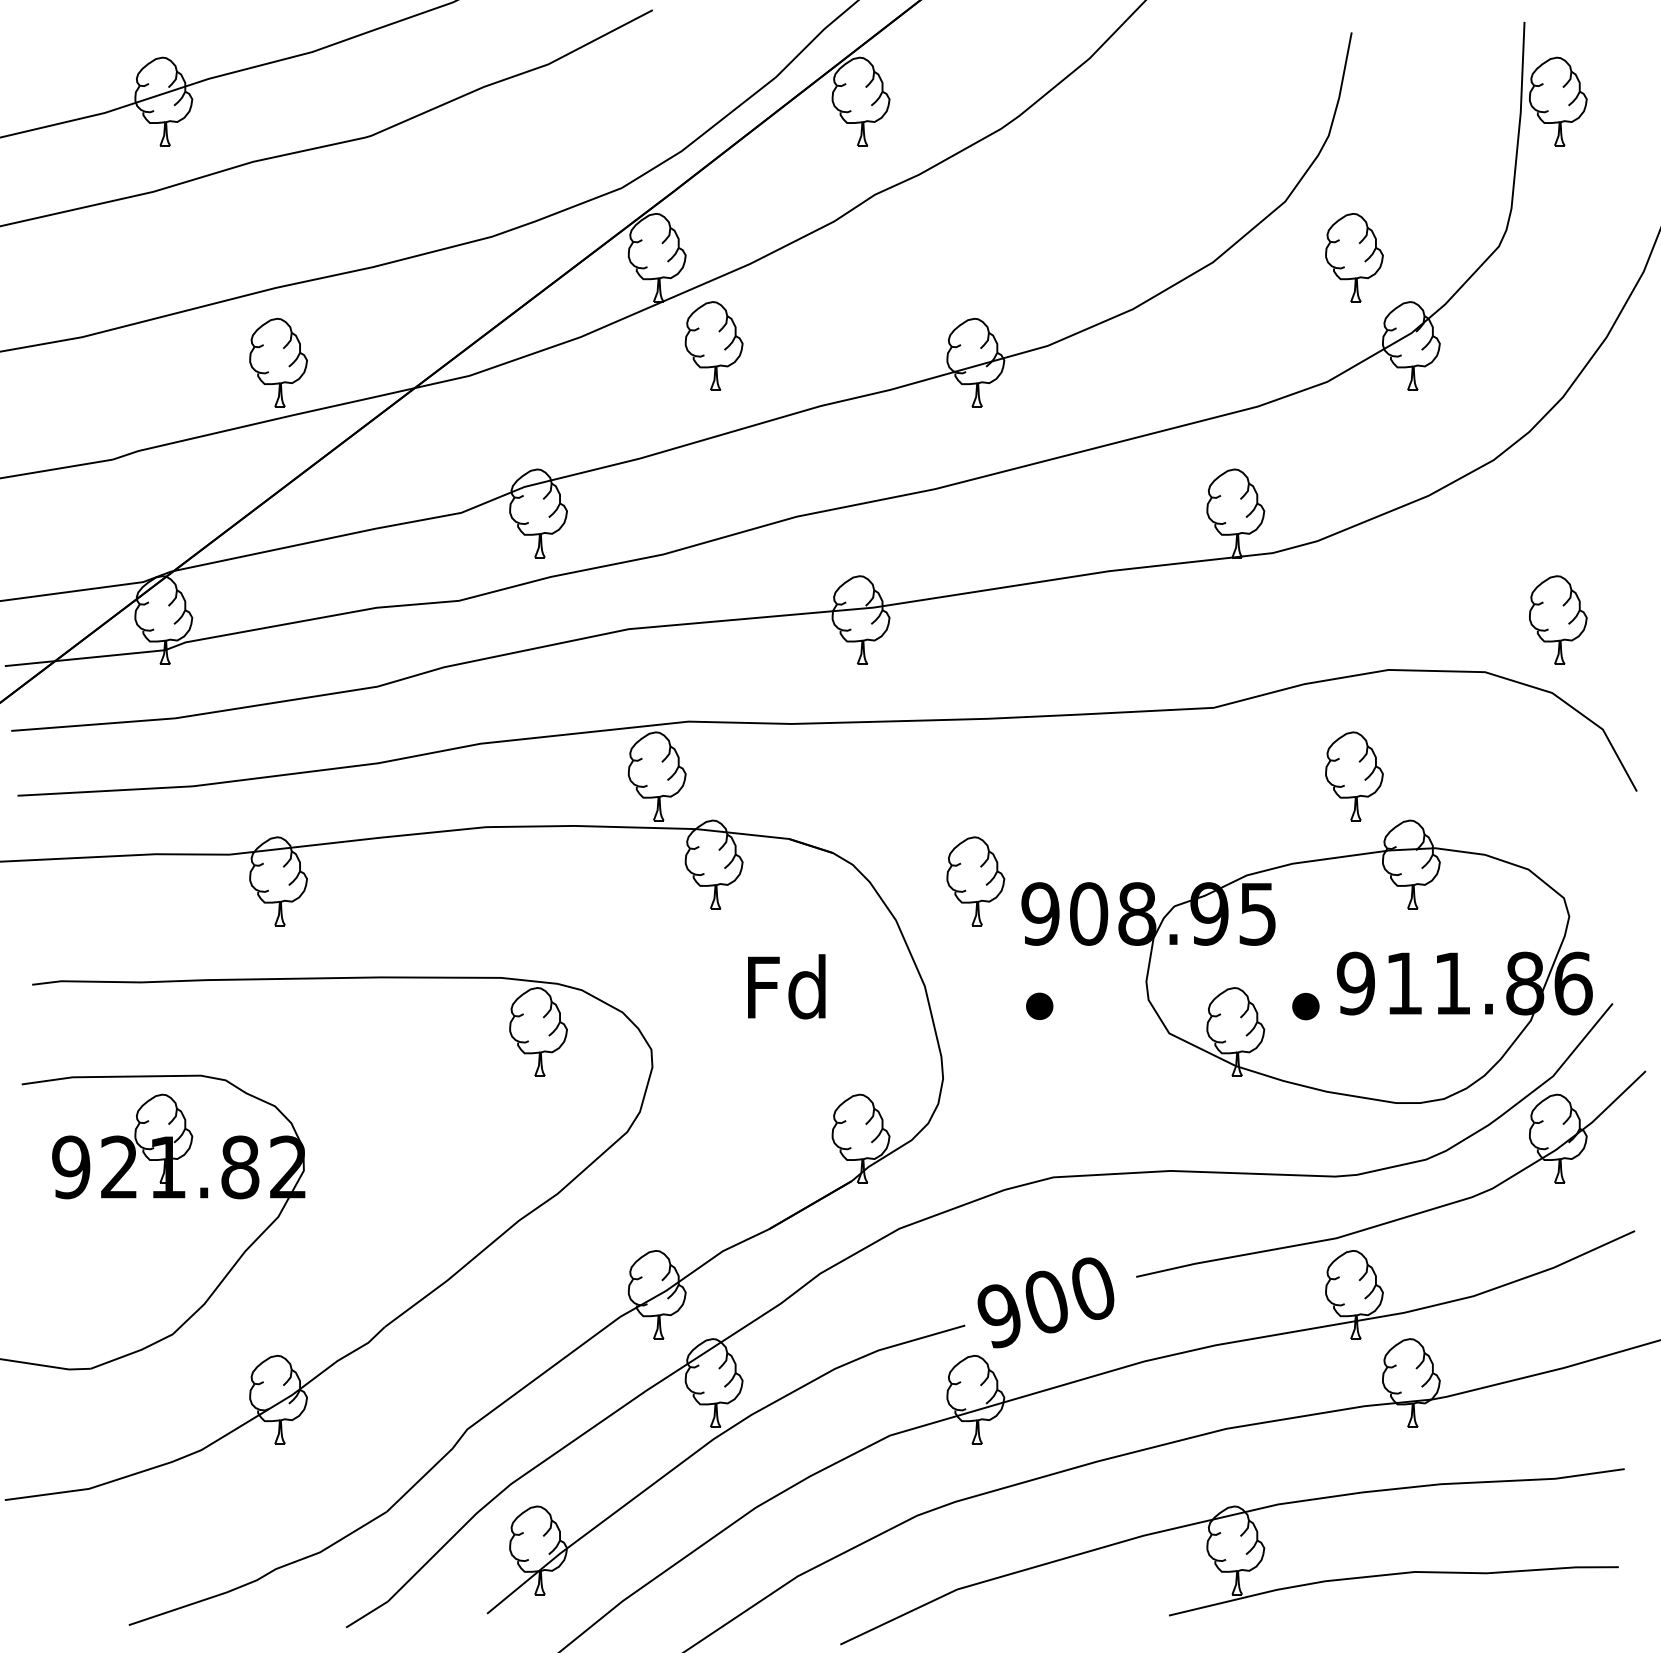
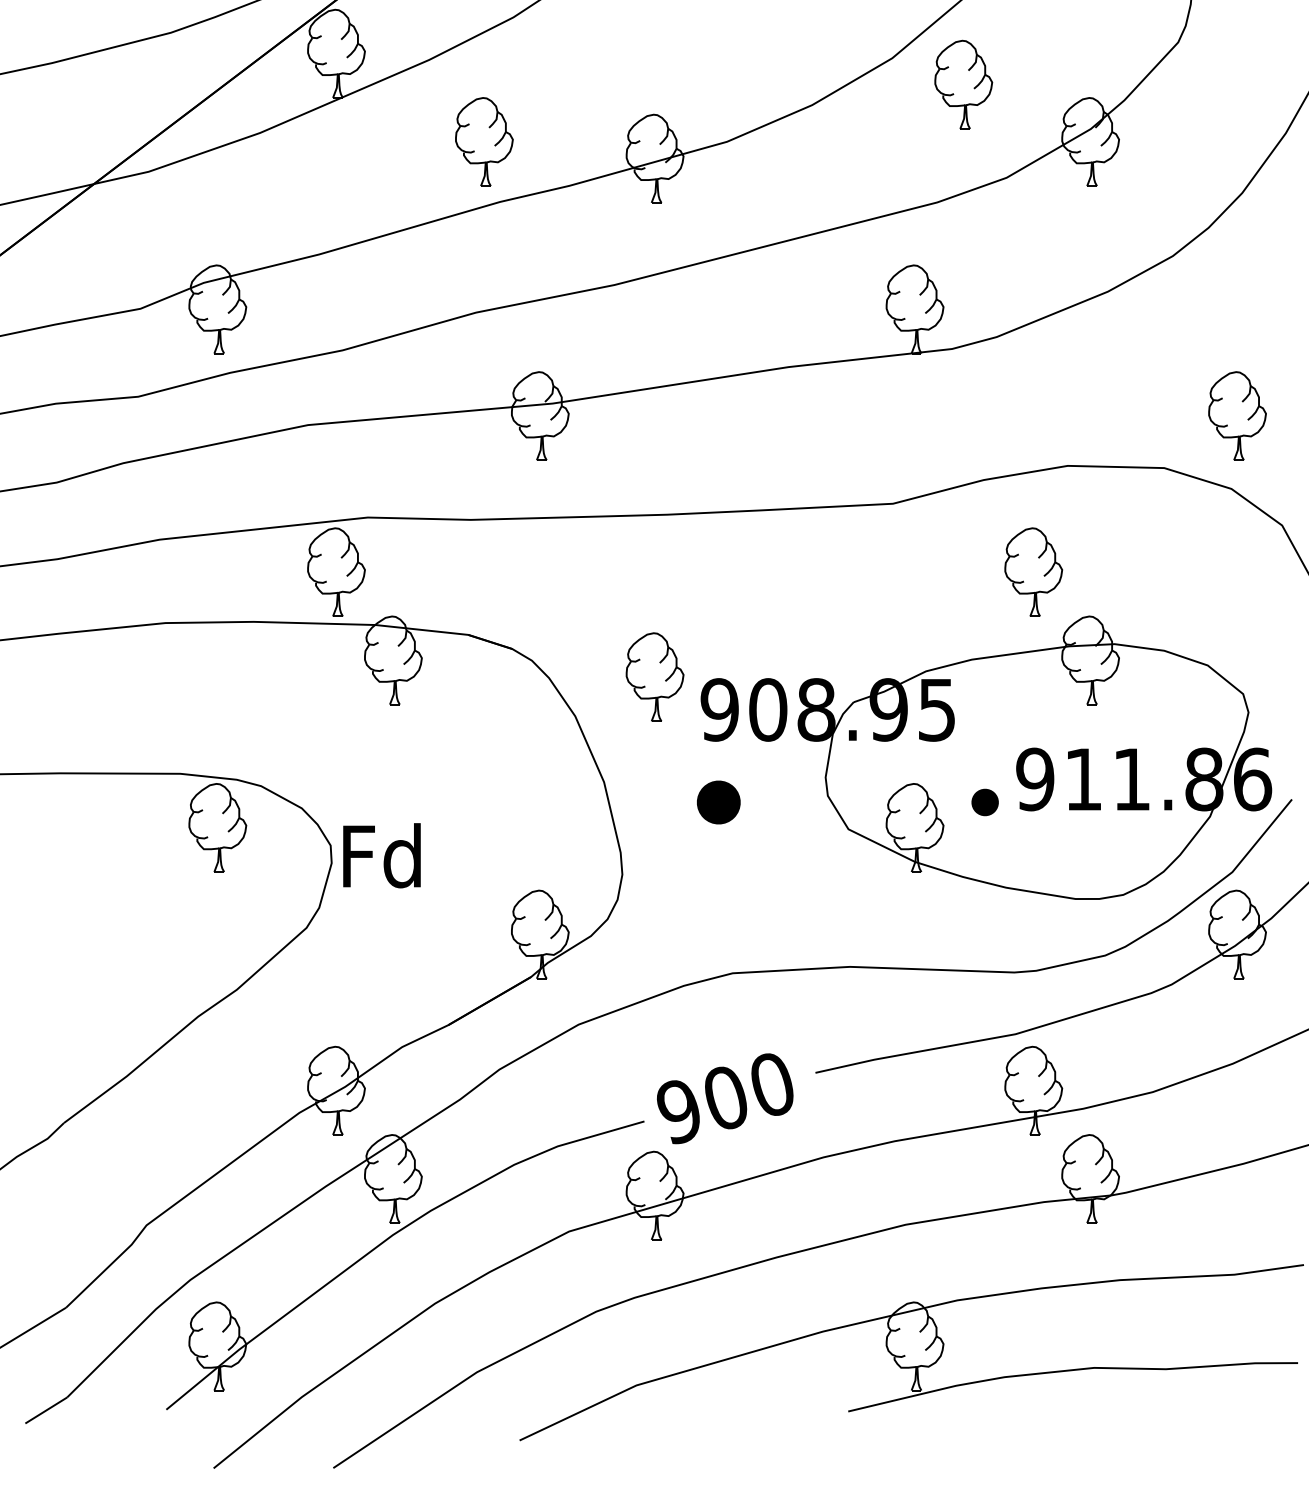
part: (1354, 257) -> (963, 84), moved
part: (713, 345) -> (483, 141), moved
text: (786, 986) -> (381, 855), moved
part: (1039, 1005) -> (718, 801), size x1.6

